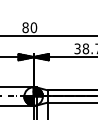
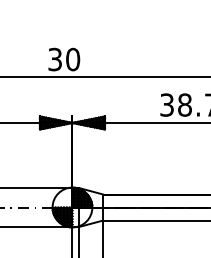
text: (25, 27) -> (54, 59), 80 -> 30

